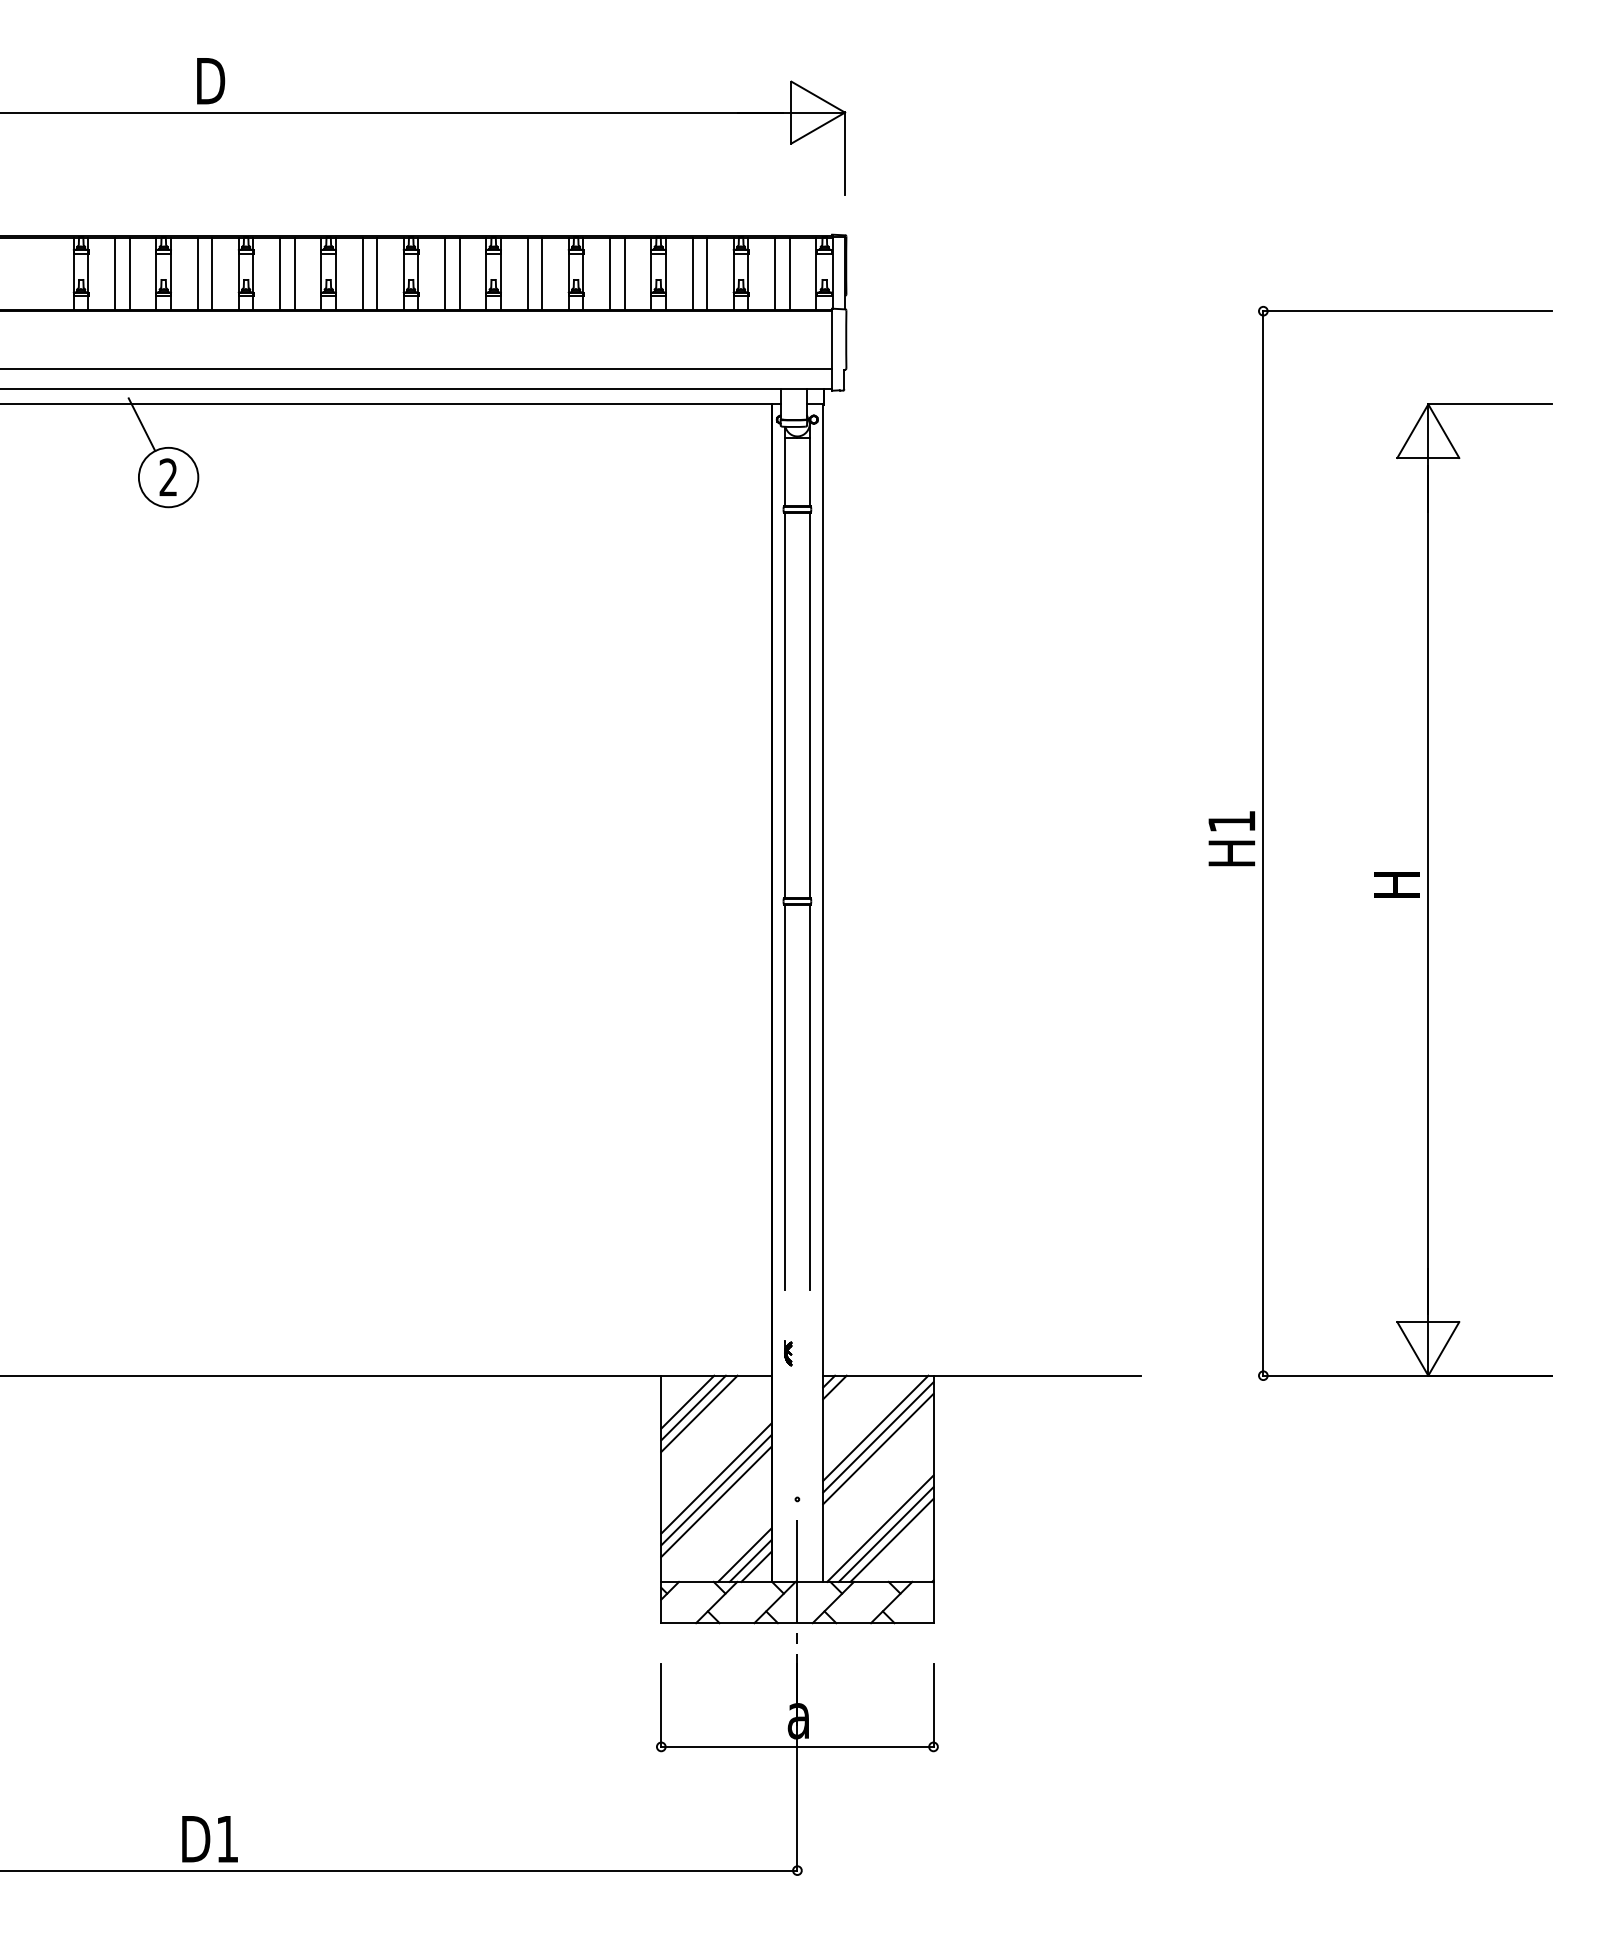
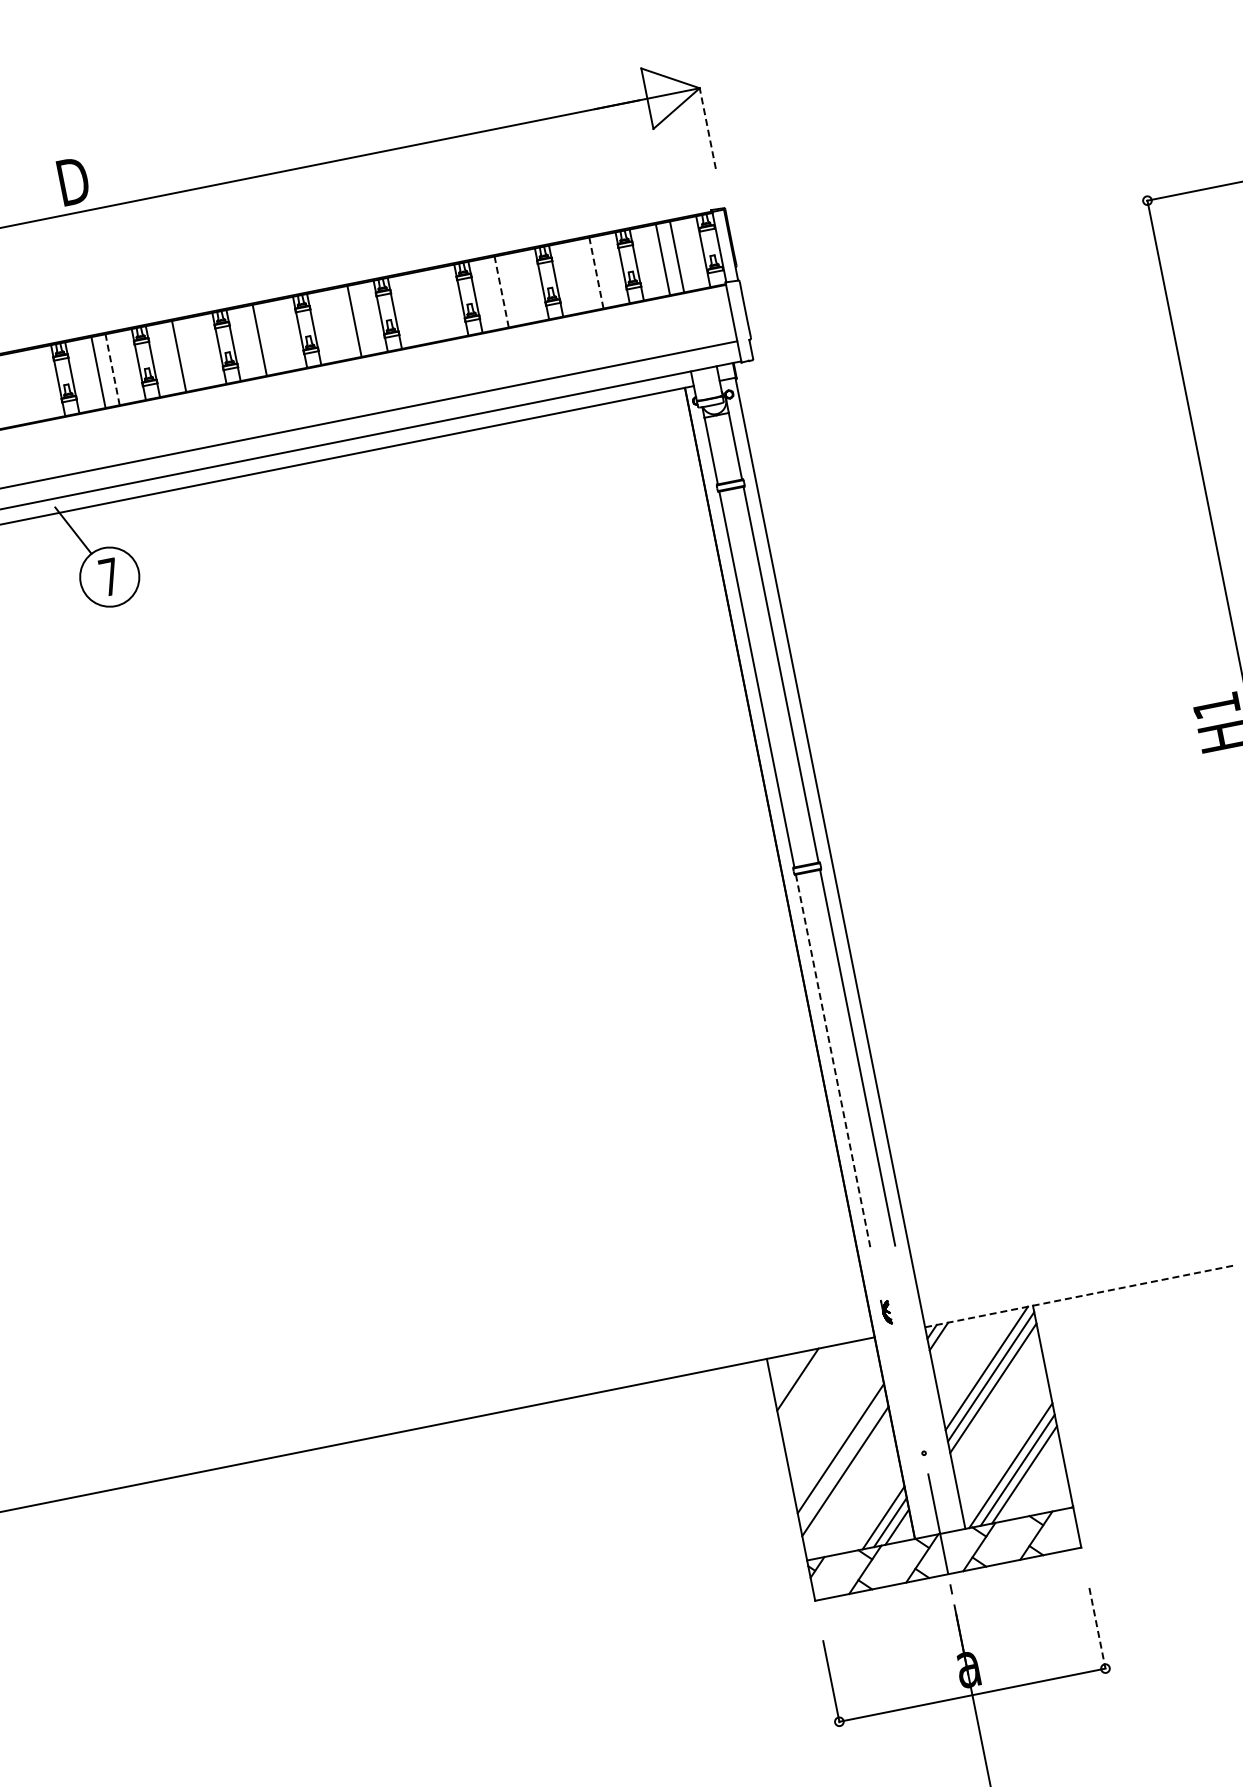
line: (845, 153) -> (708, 128), solid -> dashed
line: (115, 273) -> (17, 388), removed
line: (129, 273) -> (31, 385), removed
line: (212, 273) -> (112, 369), solid -> dashed
line: (294, 273) -> (192, 353), removed
line: (377, 273) -> (274, 336), removed
line: (445, 273) -> (340, 323), removed
line: (527, 273) -> (420, 307), removed
line: (542, 273) -> (435, 304), removed
line: (610, 273) -> (501, 291), solid -> dashed
line: (624, 273) -> (515, 288), removed
line: (692, 273) -> (582, 275), removed
line: (707, 273) -> (596, 272), solid -> dashed
text: (168, 477) -> (109, 577), 2 -> 7
line: (785, 1097) -> (833, 1062), solid -> dashed
line: (981, 1375) -> (1079, 1296), solid -> dashed
line: (693, 1407) -> (804, 1383), removed
line: (699, 1413) -> (811, 1388), removed
line: (716, 1490) -> (843, 1460), removed
line: (933, 1706) -> (1097, 1629), solid -> dashed

